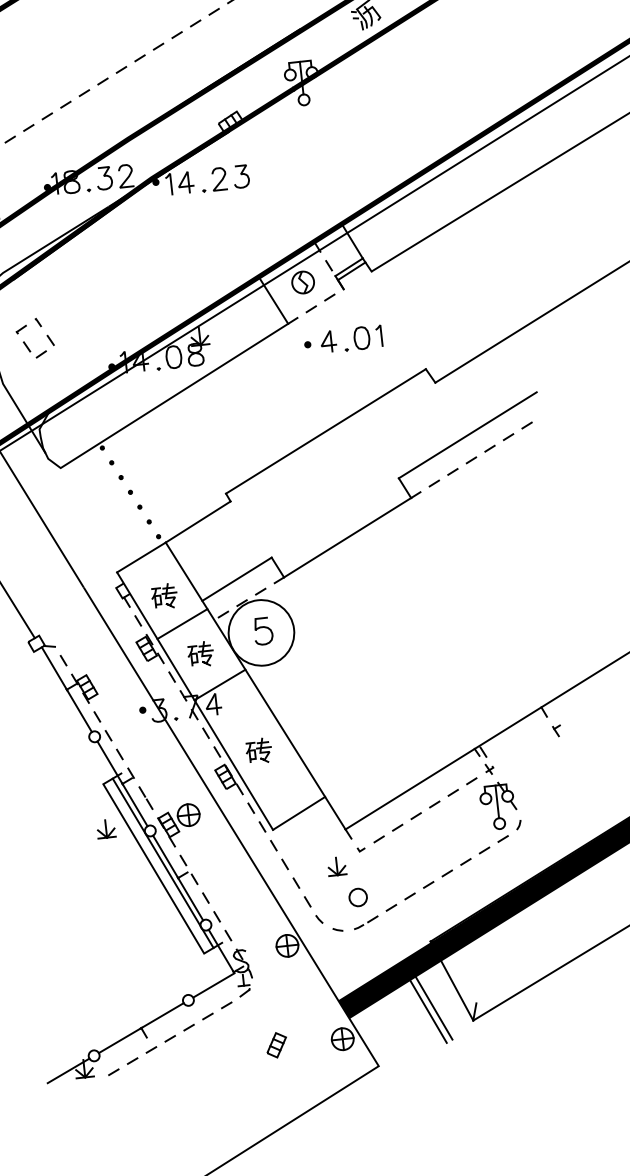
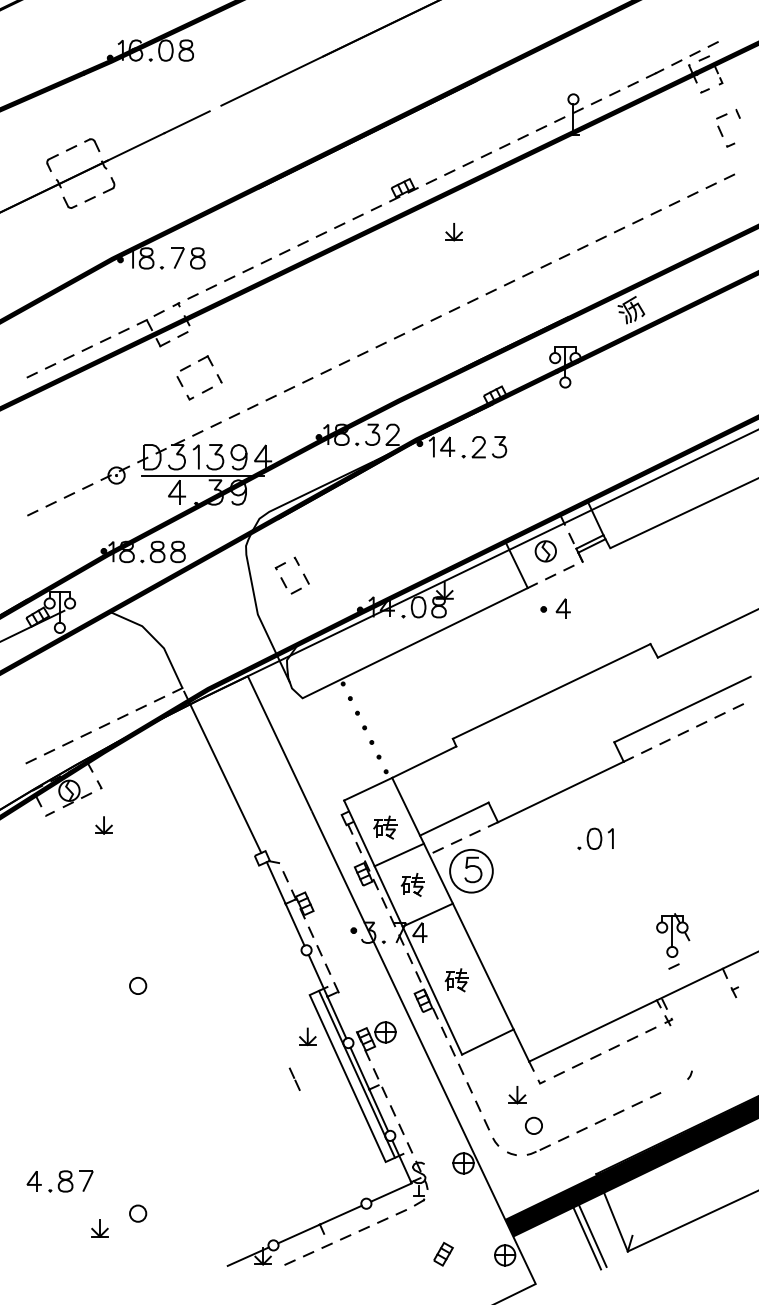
part: (362, 337) -> (595, 838), moved
circle: (261, 632) -> (471, 870), size x0.7
line: (145, 797) -> (294, 1078), moved
part: (499, 812) -> (673, 941), moved

